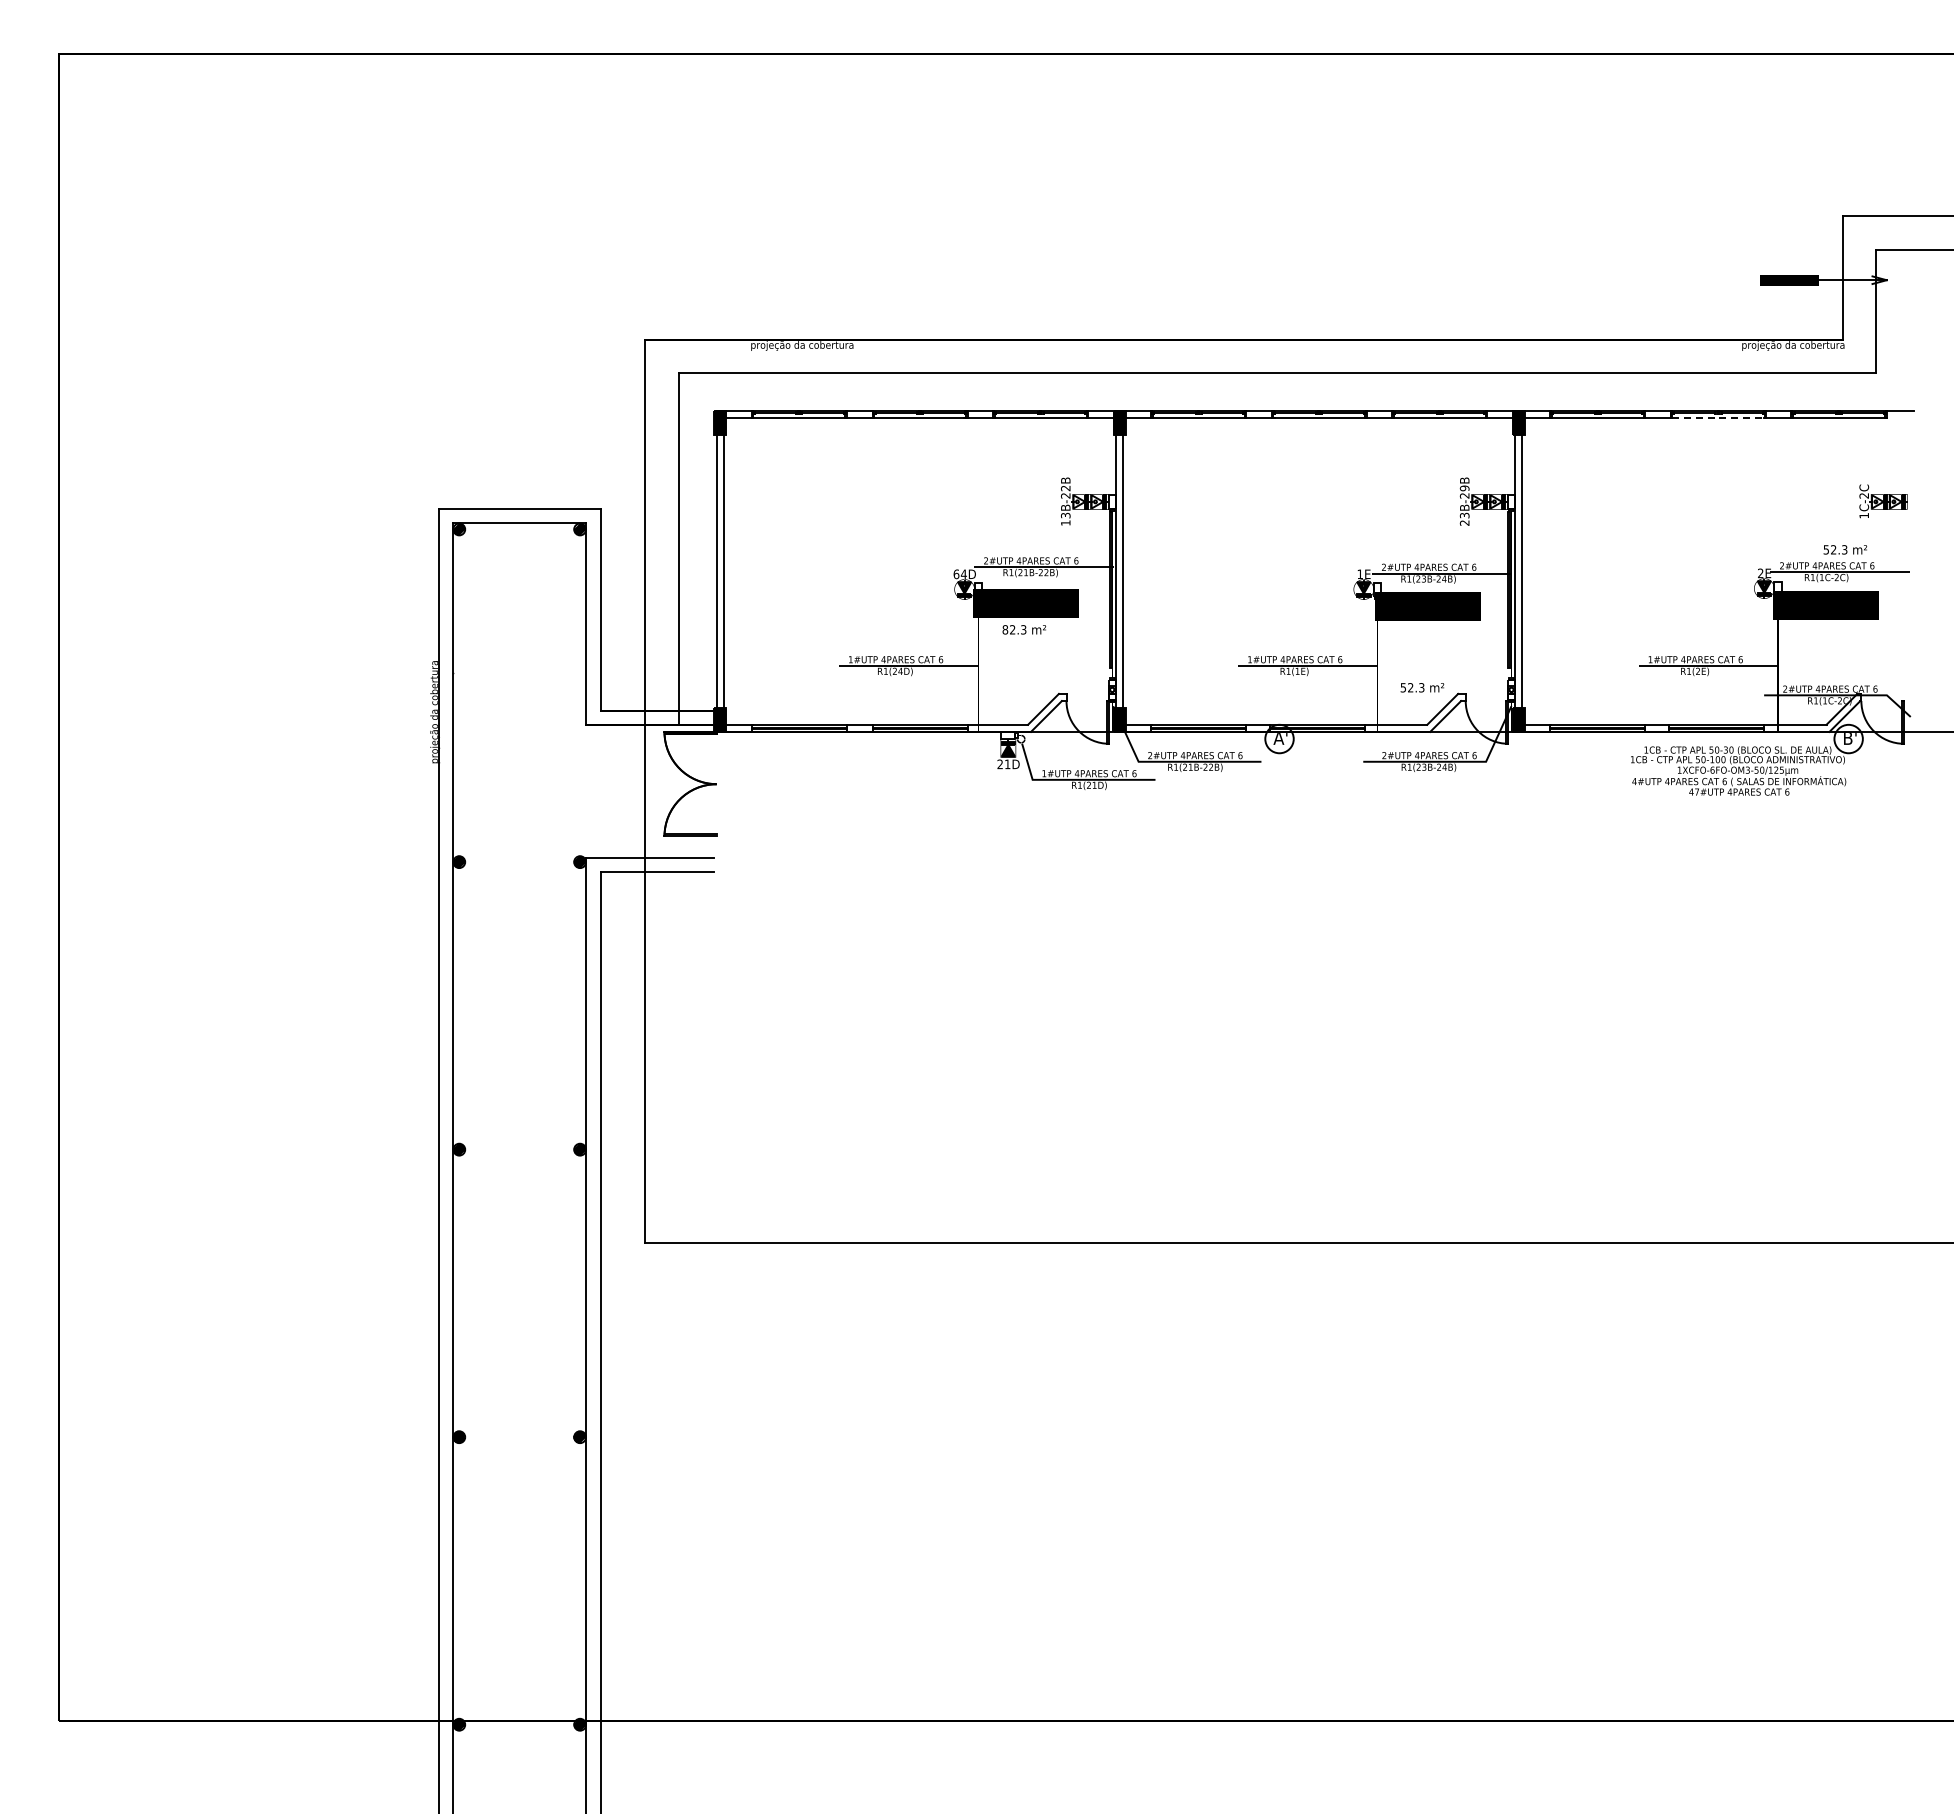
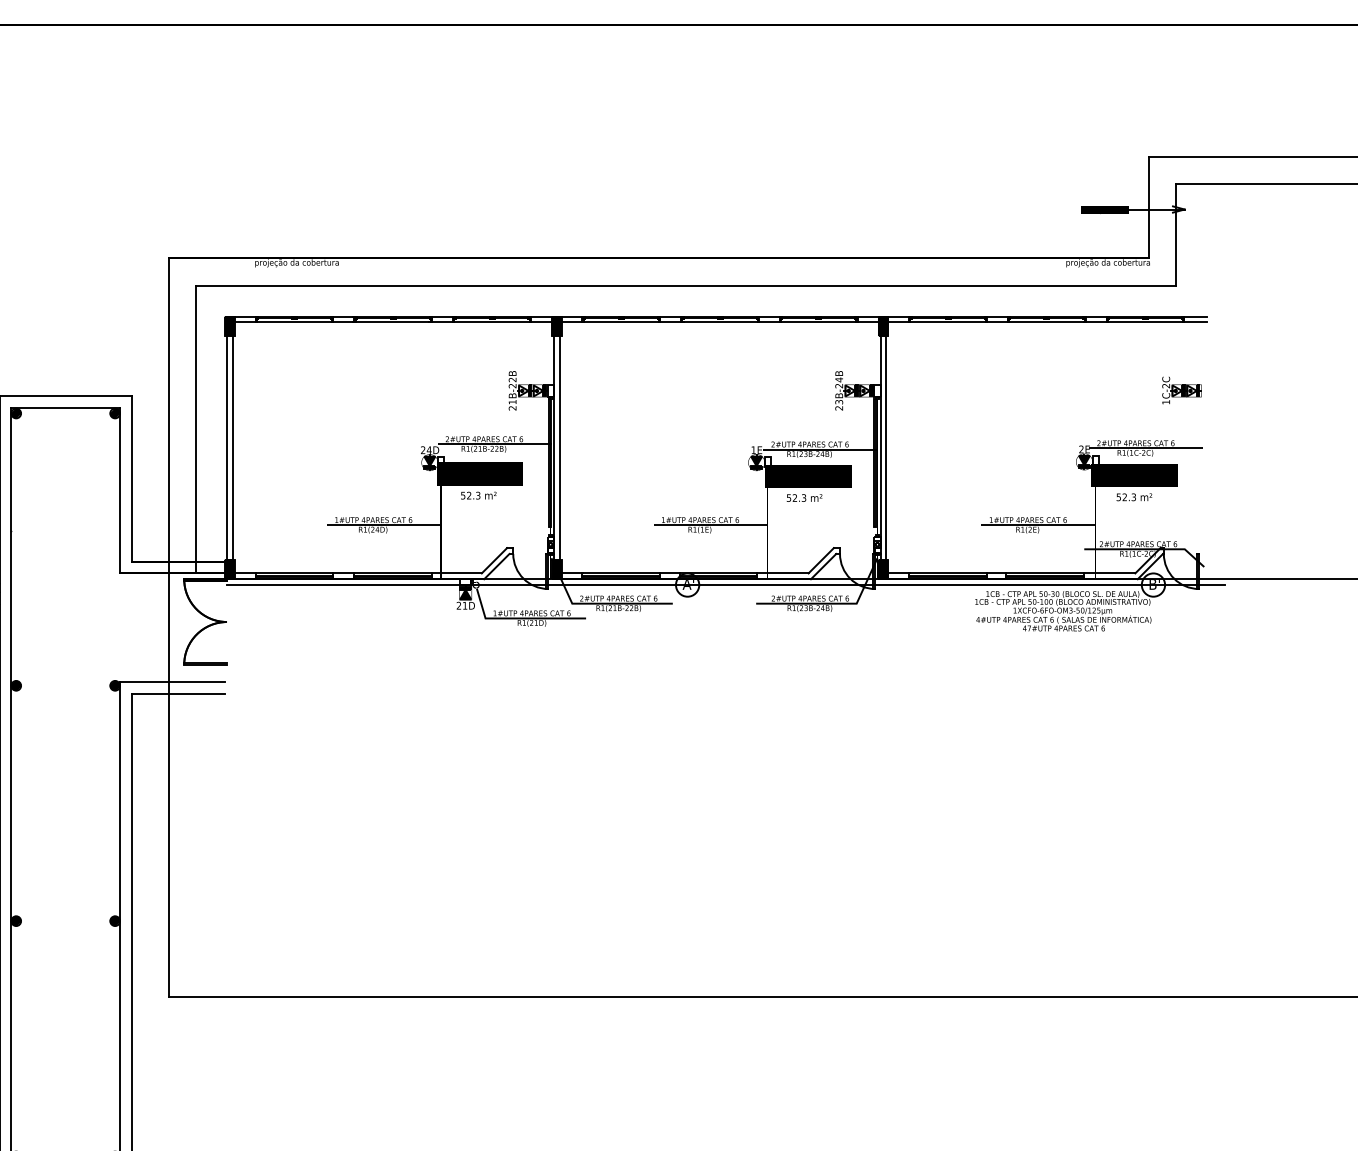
line: (1718, 418) -> (1046, 322), dashed -> solid
line: (1900, 418) -> (1195, 322), added
text: (1464, 488) -> (839, 379), 23B-29B -> 23B-24B
text: (1065, 518) -> (512, 404), 13B-22B -> 21B-22B
text: (1845, 549) -> (1134, 497), moved
text: (956, 574) -> (423, 450), 64D -> 24D
text: (1005, 629) -> (463, 495), 82.3 -> 52.3
text: (1422, 687) -> (804, 497), moved
line: (1325, 739) -> (725, 585), added

